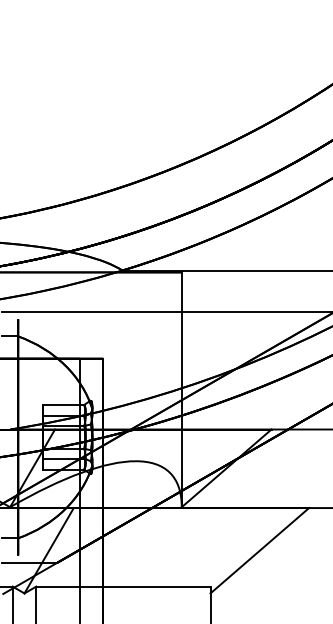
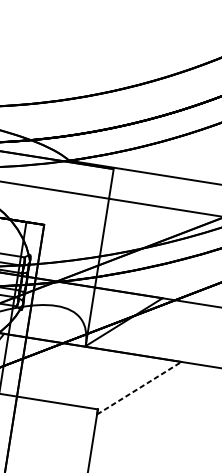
line: (260, 550) -> (139, 388), solid -> dashed

